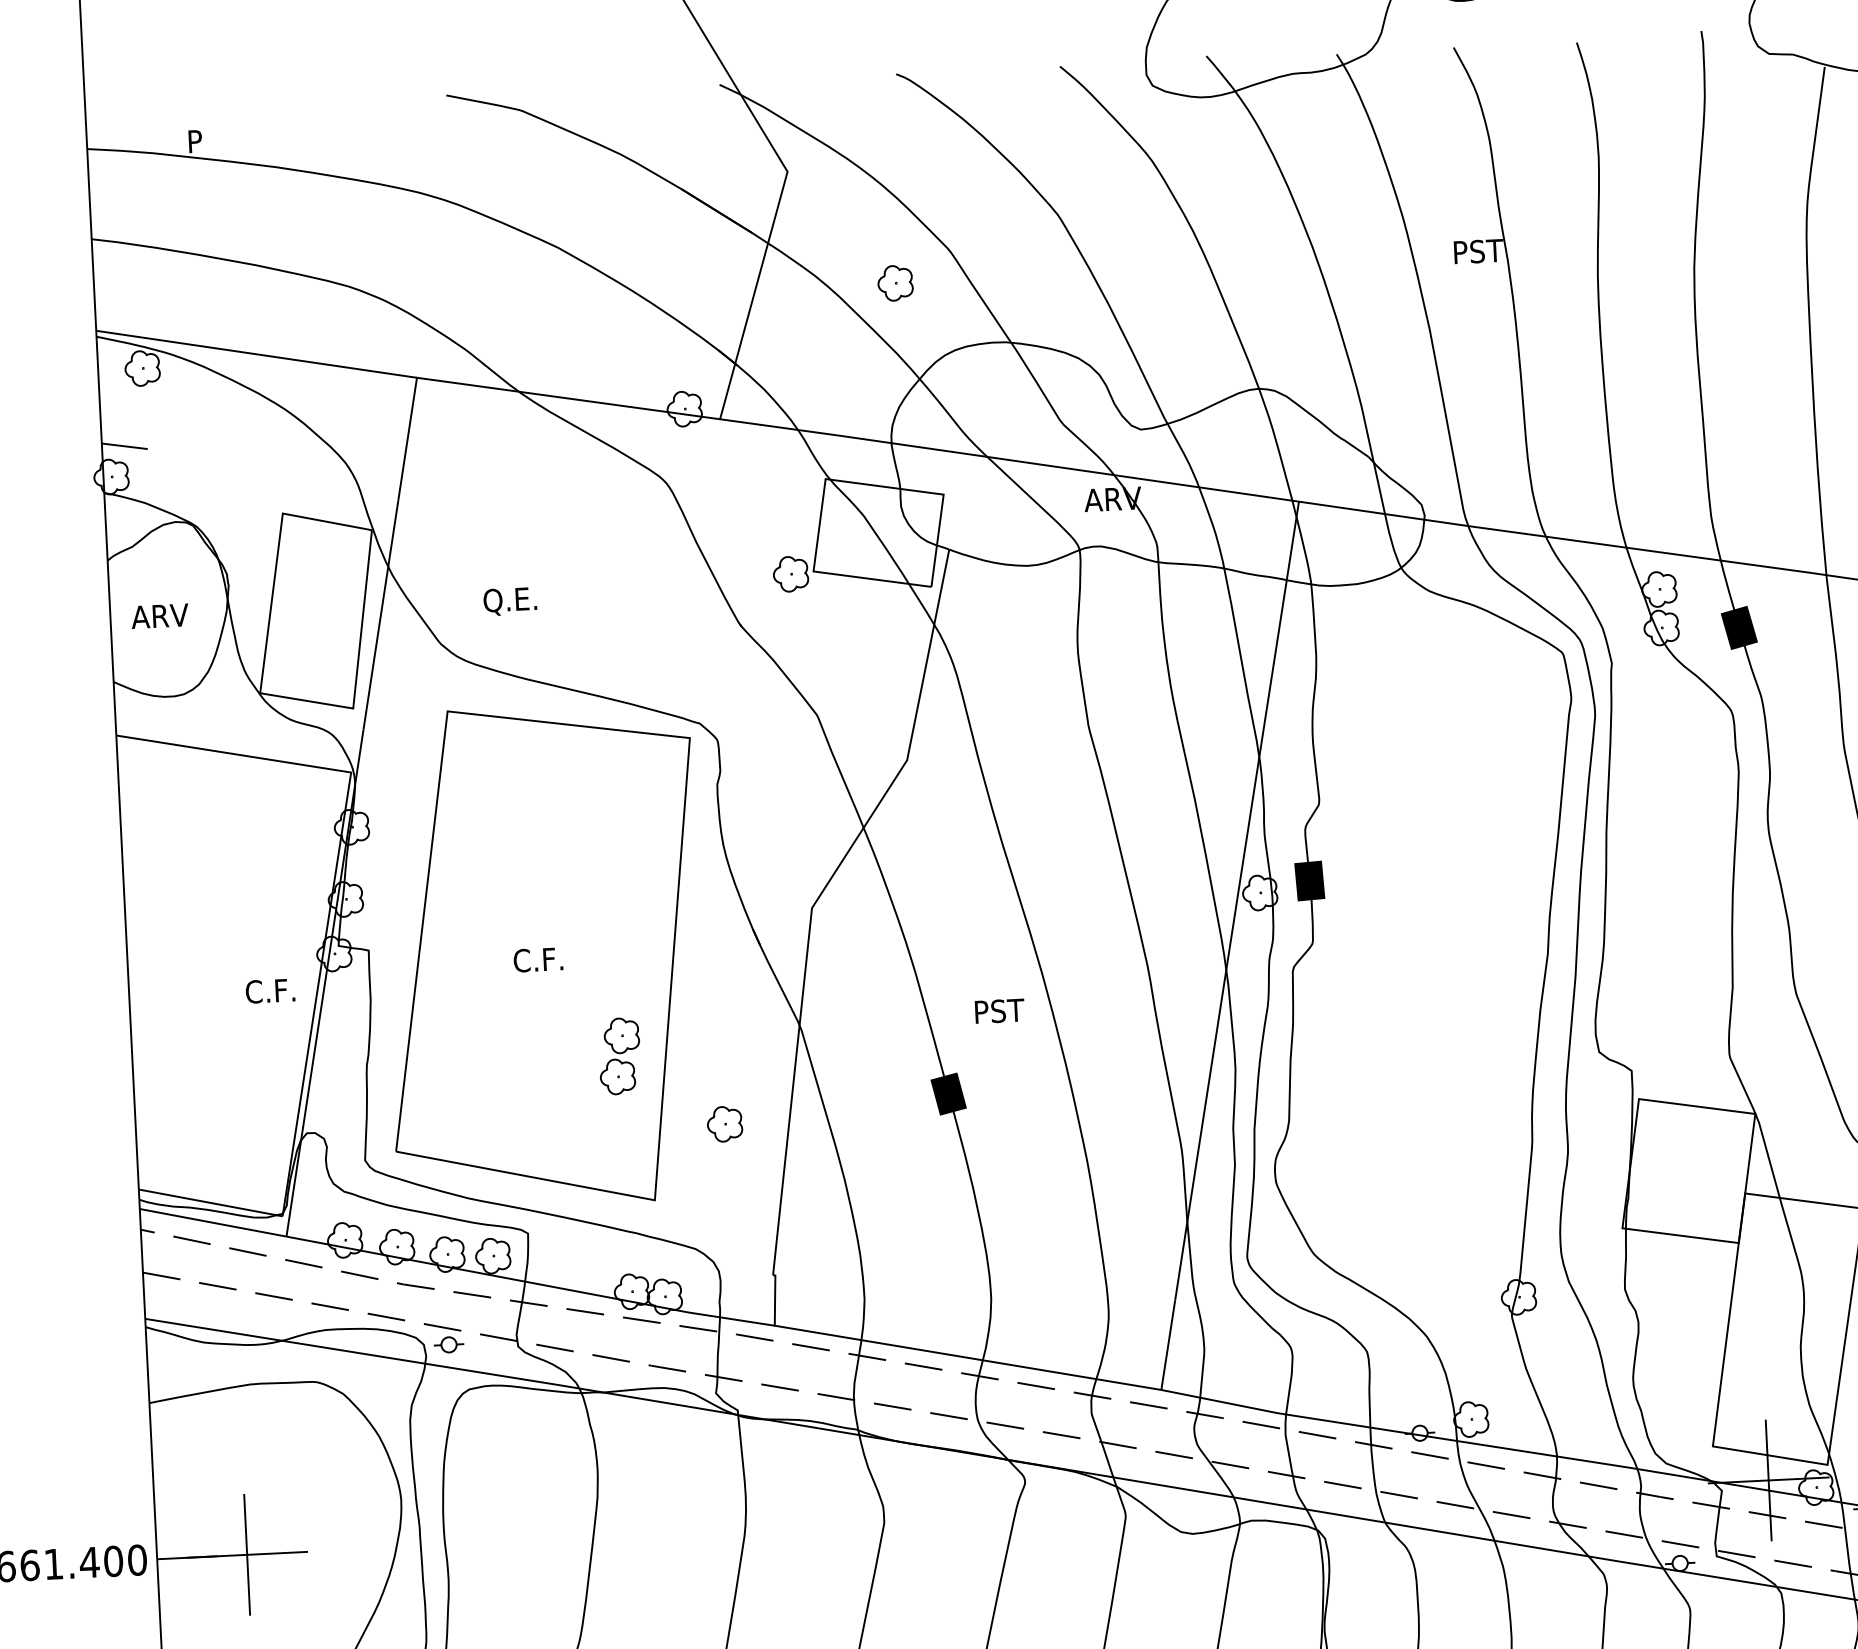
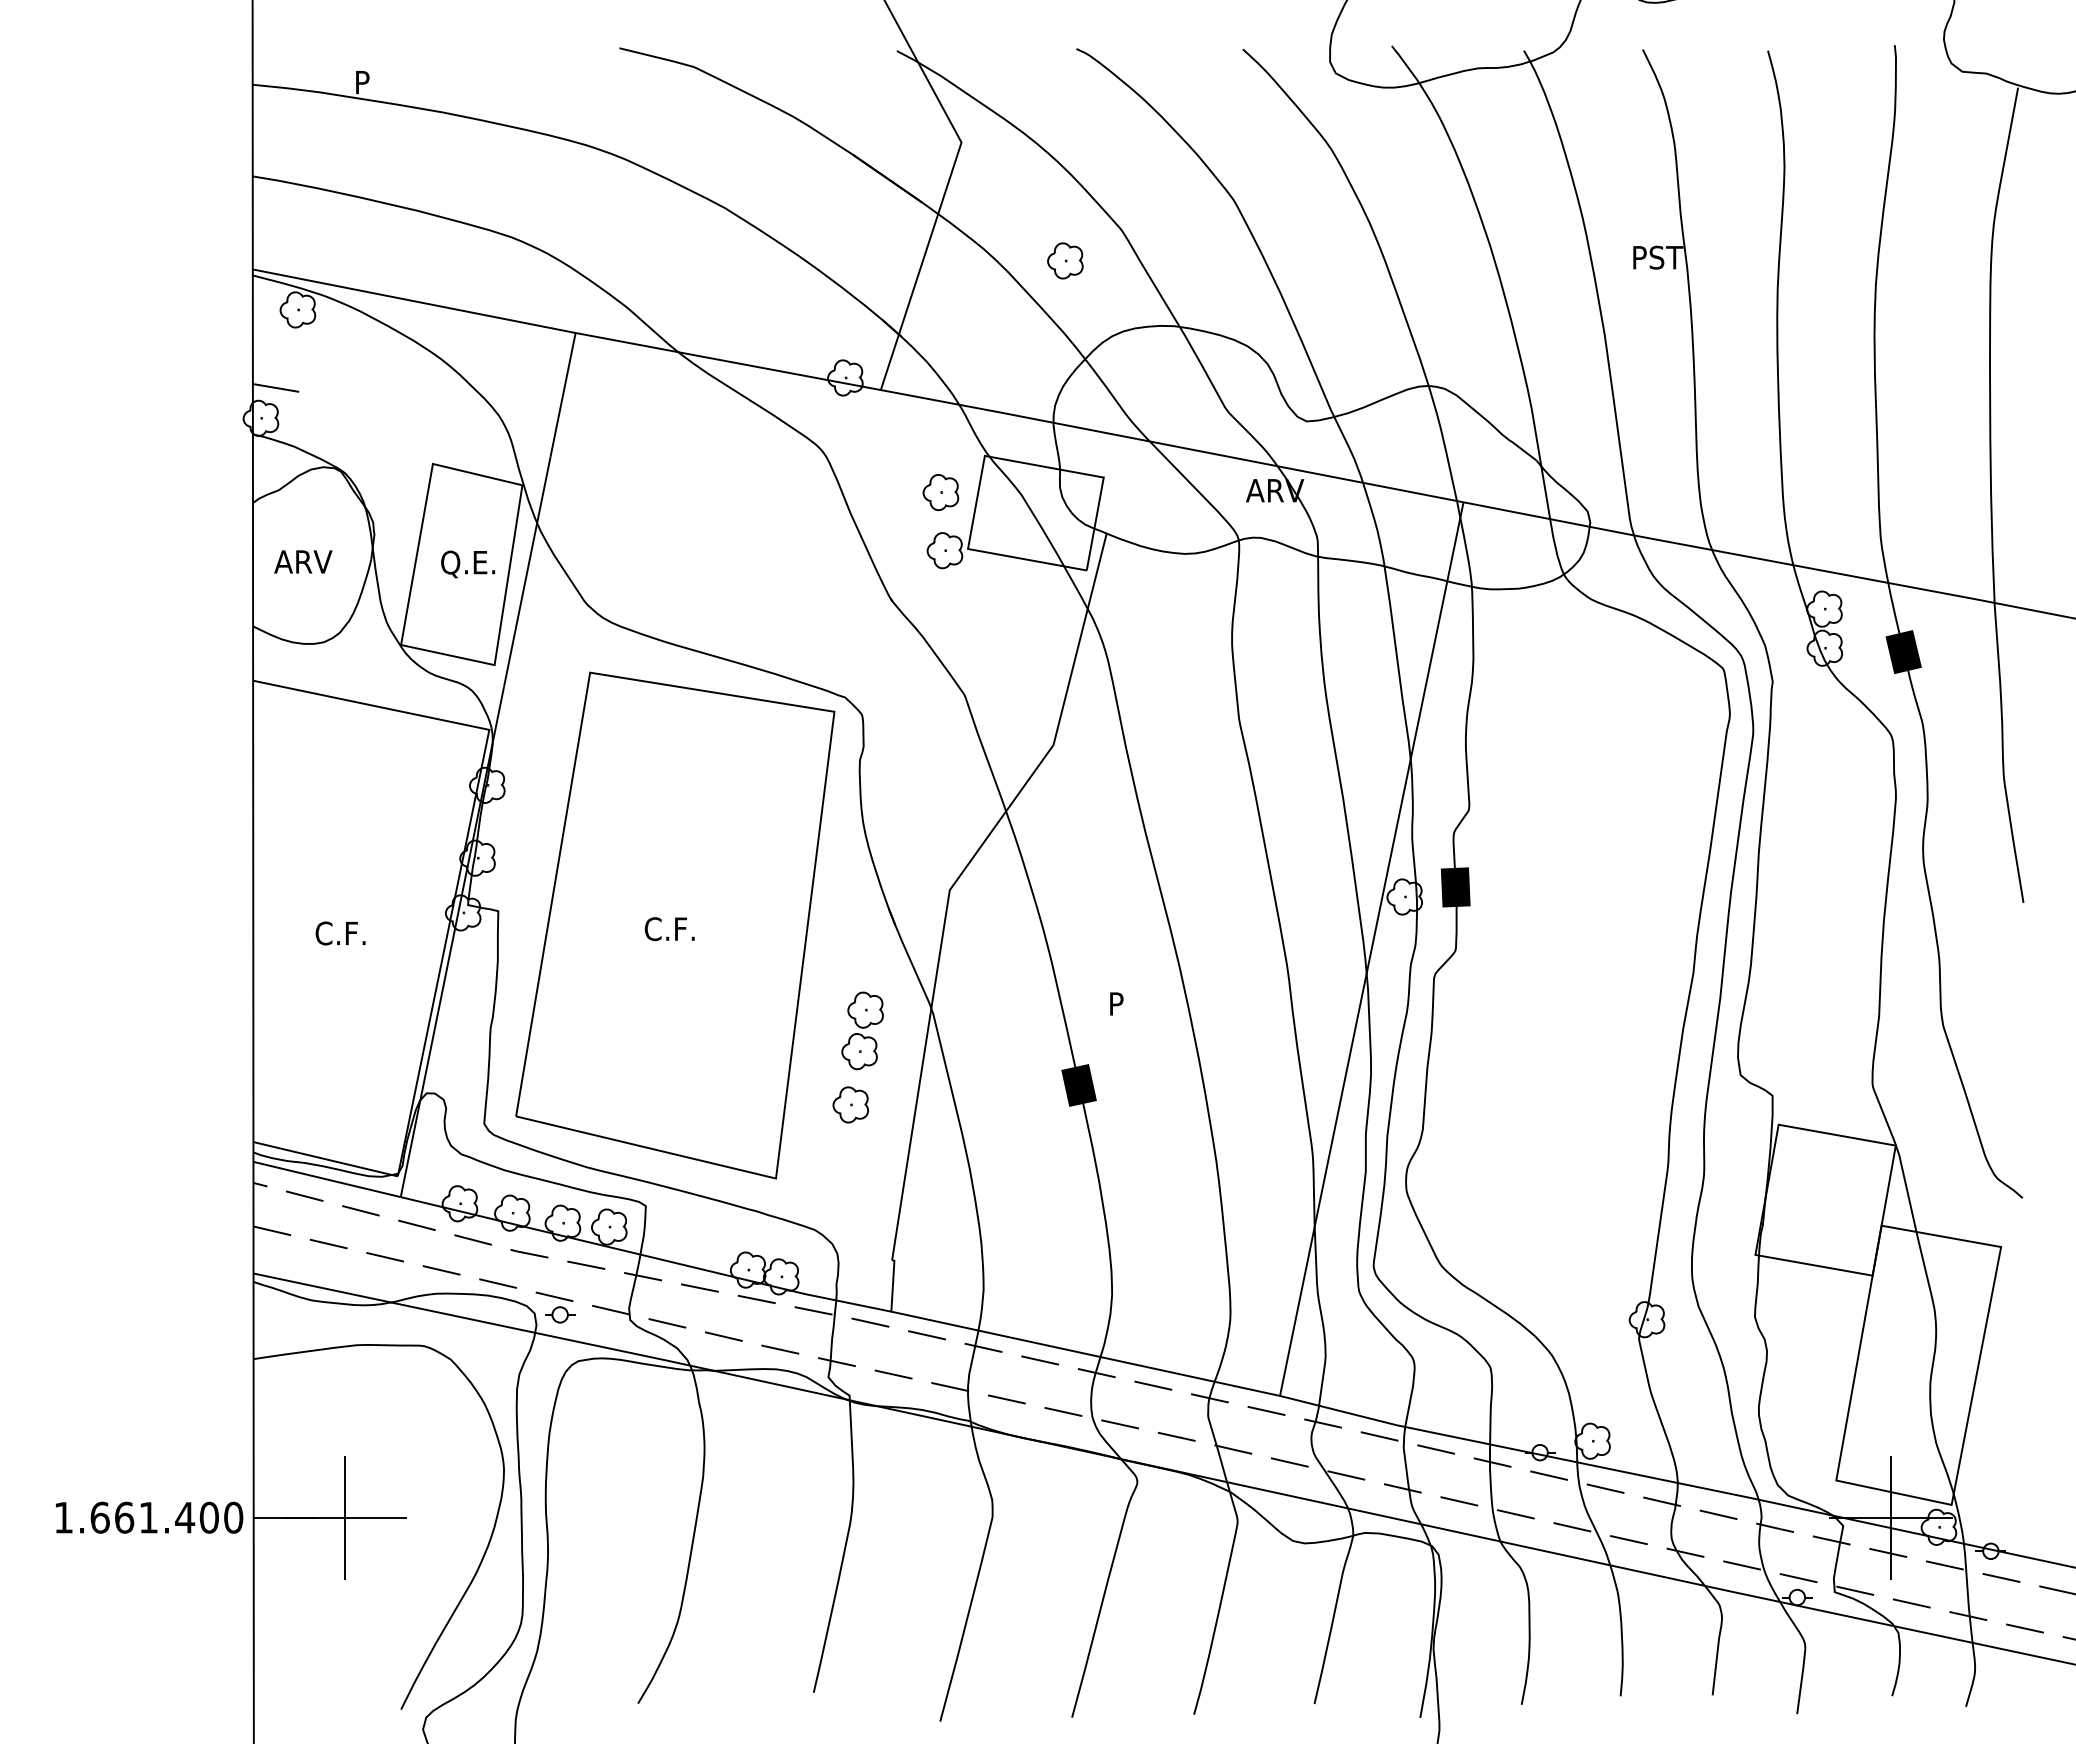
part: (783, 517) -> (940, 492), added
text: (510, 601) -> (468, 564), moved
text: (270, 991) -> (340, 933), moved
text: (1008, 1010) -> (1143, 1003), PST -> P
part: (619, 1055) -> (862, 1030), moved

